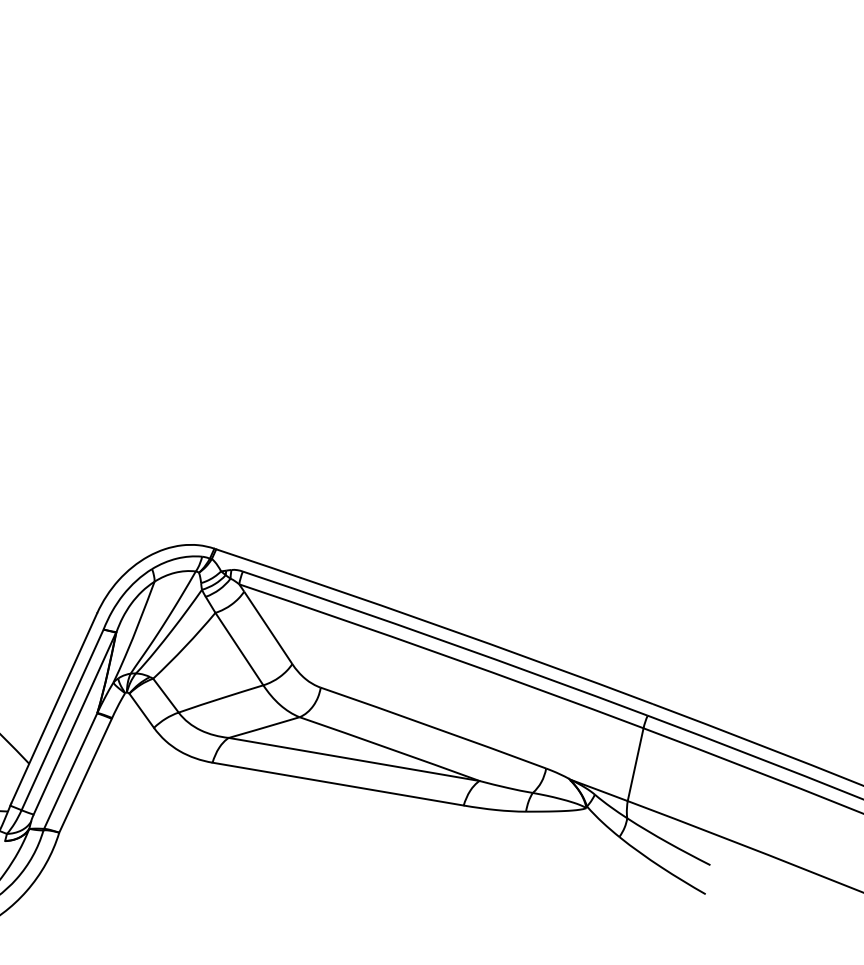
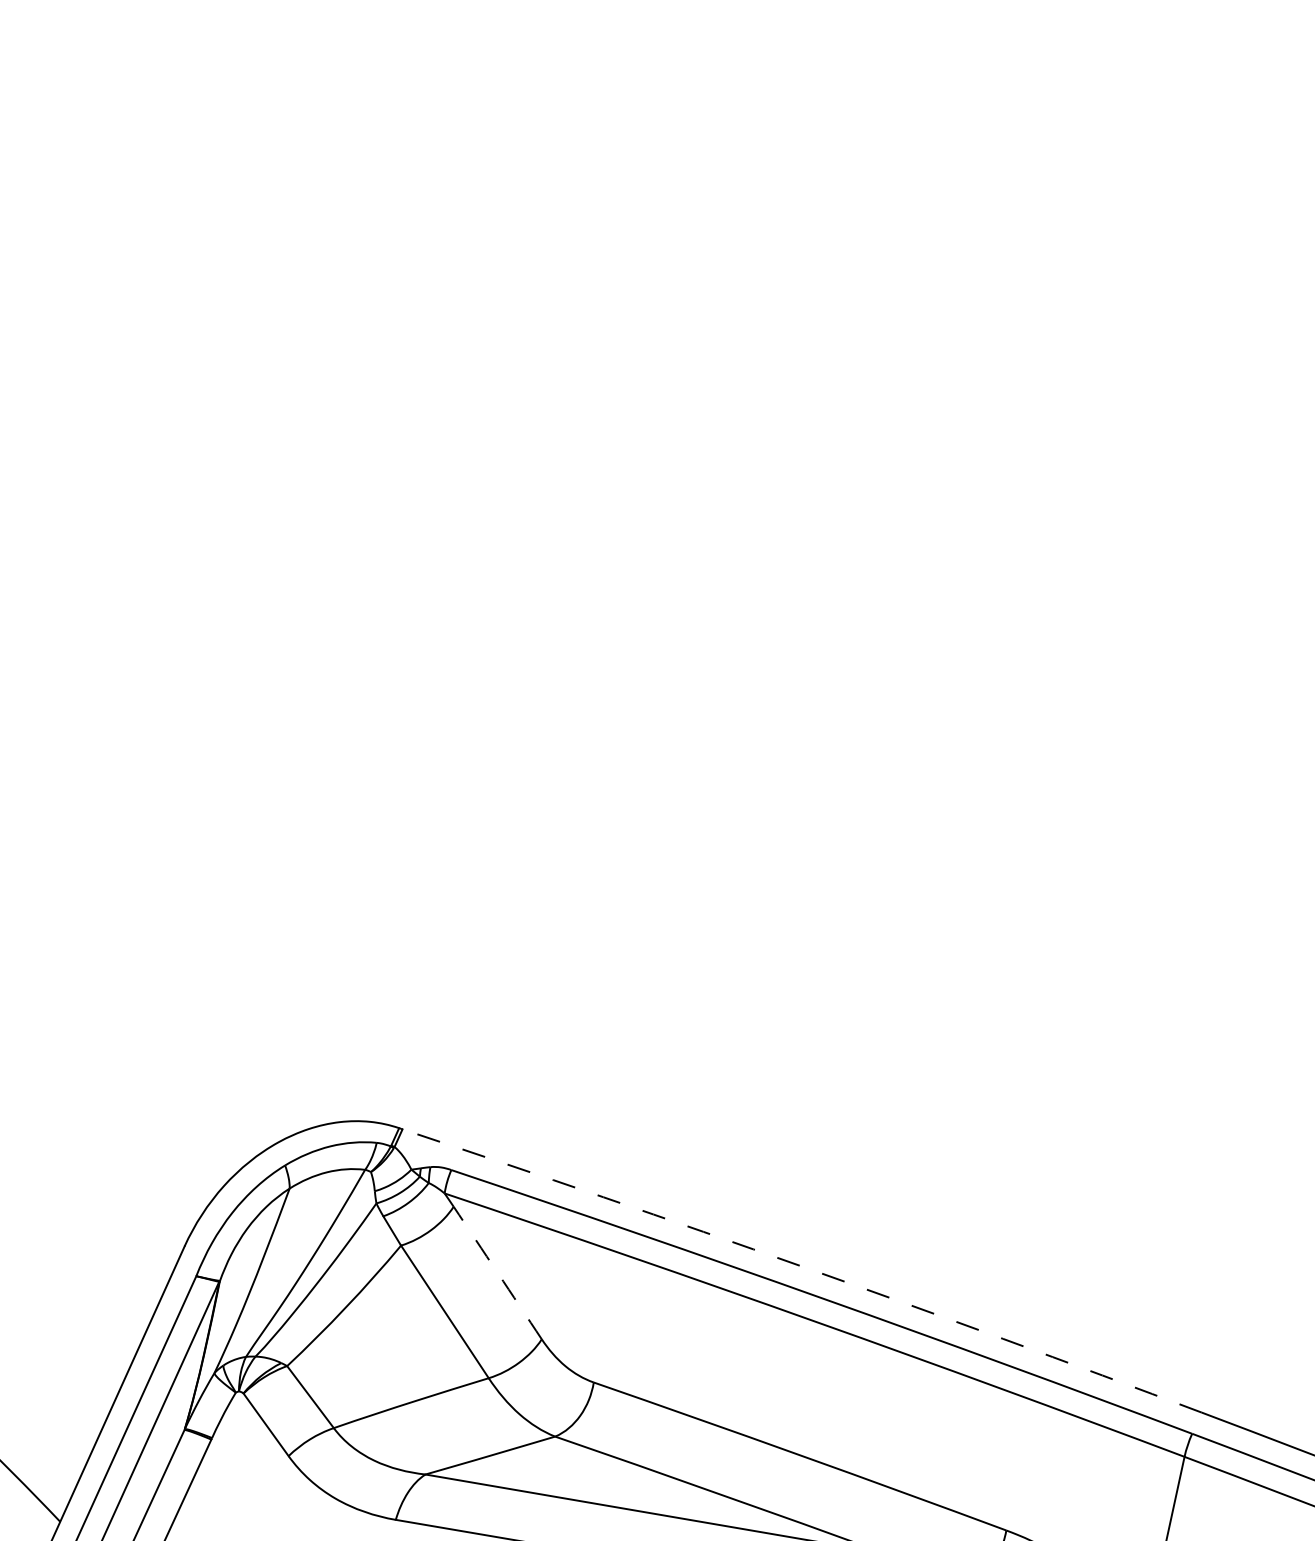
arc: (435, 624) -> (803, 1266), solid -> dashed
arc: (268, 627) -> (498, 1272), solid -> dashed

